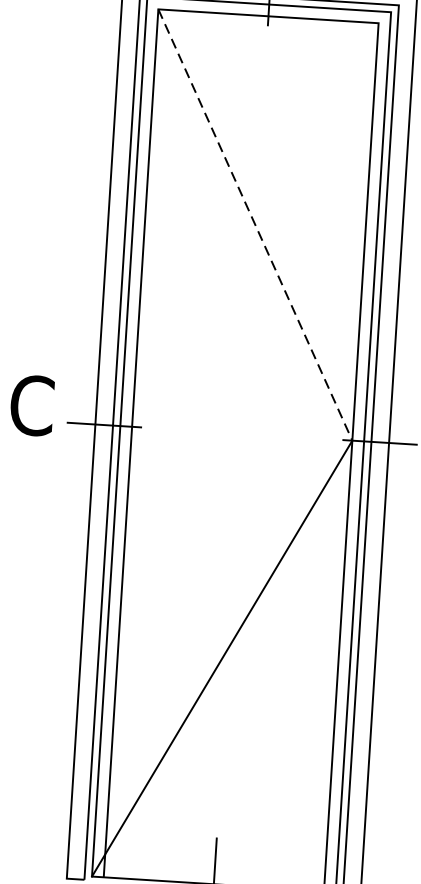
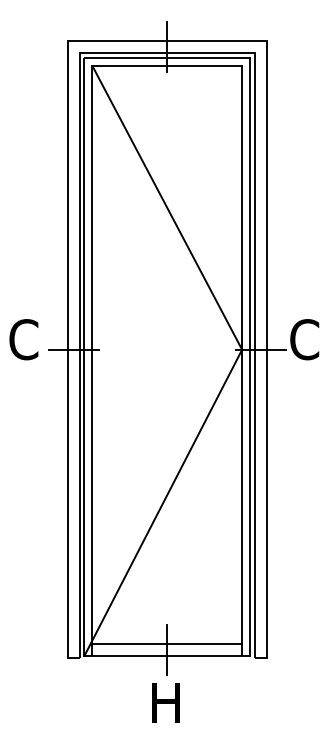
line: (255, 225) -> (167, 208), dashed -> solid
line: (215, 866) -> (167, 643), added

